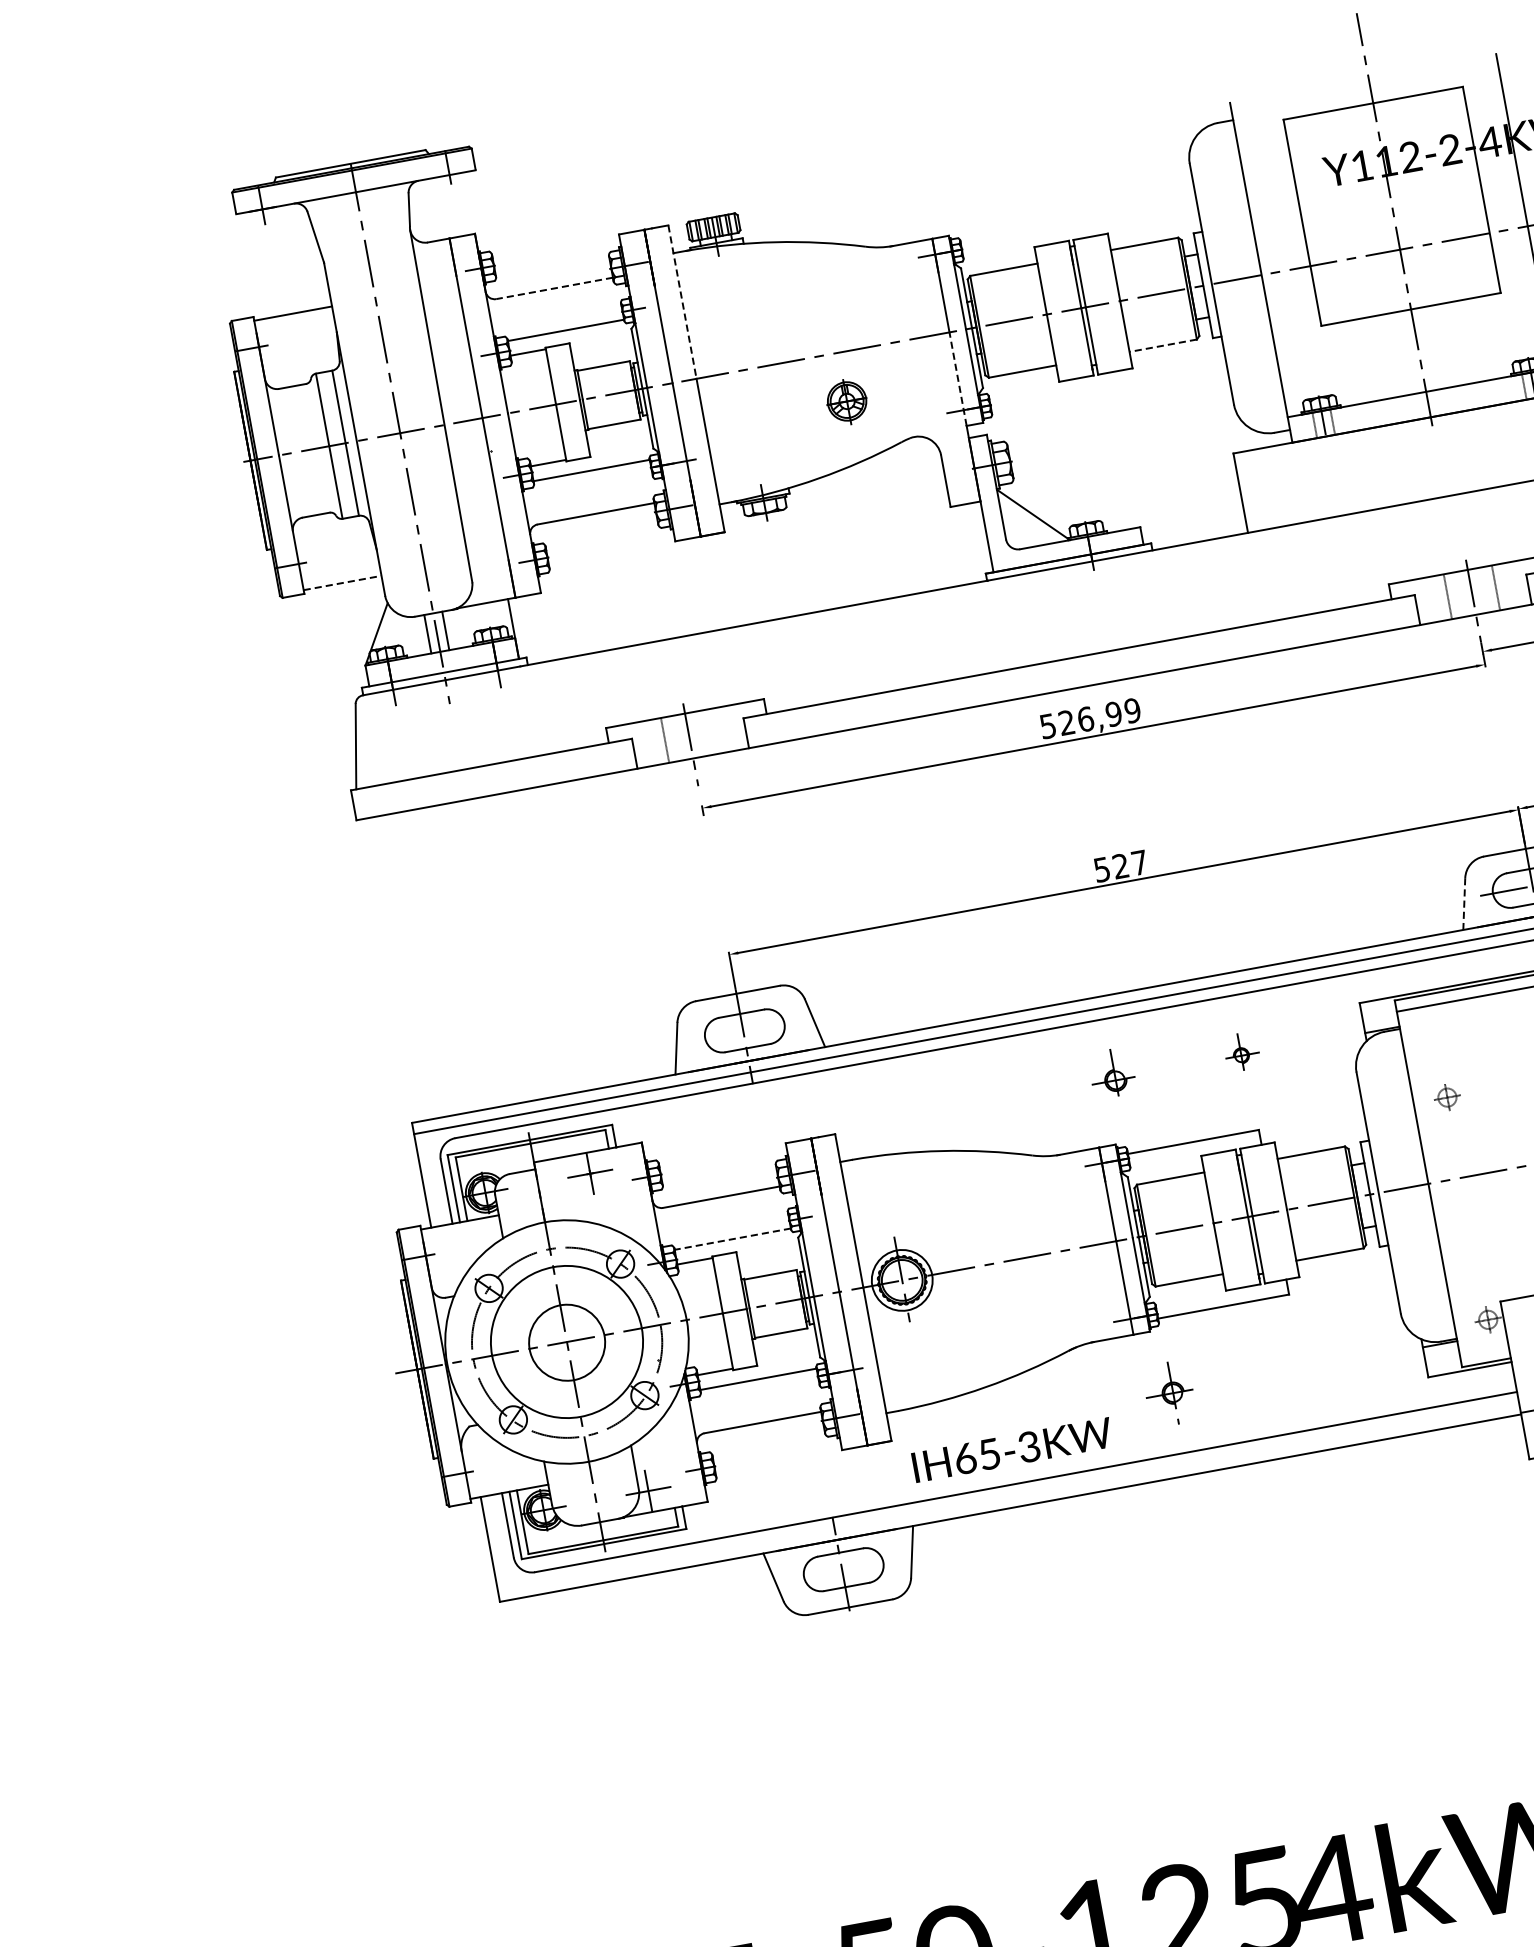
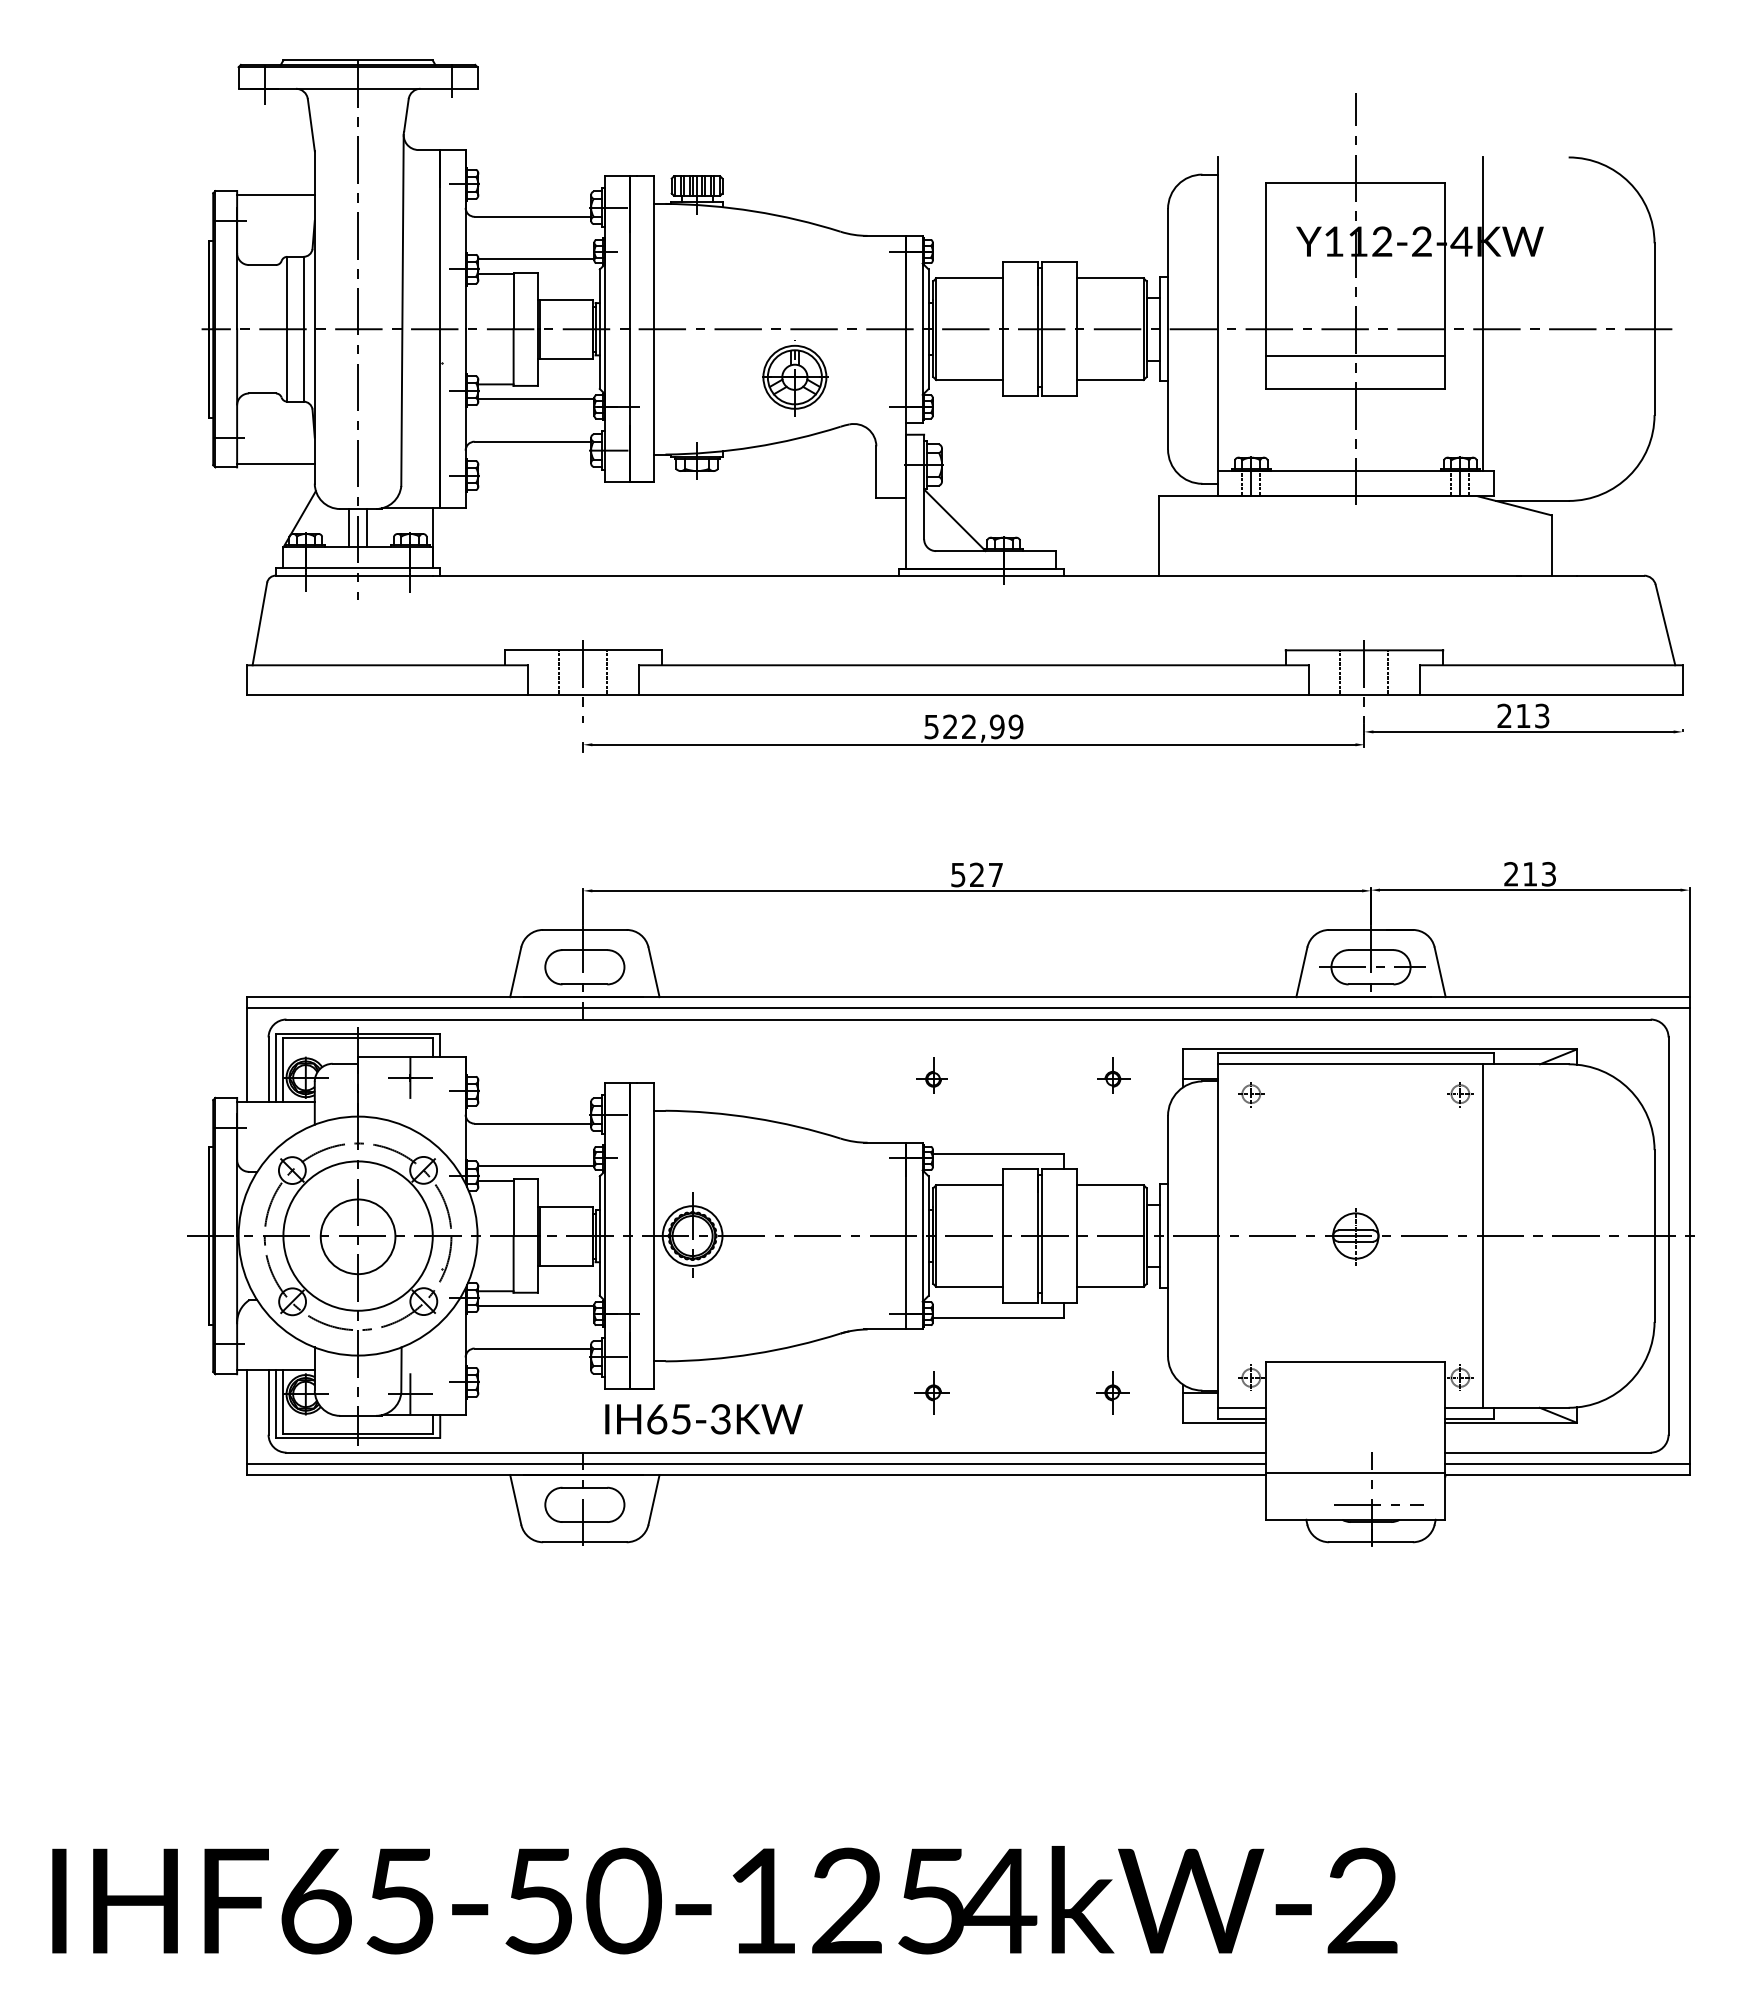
line: (1404, 277) -> (1355, 356), added
line: (554, 288) -> (532, 216), dashed -> solid
line: (682, 301) -> (653, 252), dashed -> solid
line: (1163, 345) -> (1110, 379), dashed -> solid
line: (958, 378) -> (906, 375), dashed -> solid
part: (847, 402) -> (795, 378), size x1.67
line: (342, 582) -> (275, 463), dashed -> solid
text: (1085, 718) -> (969, 726), 526,99 -> 522,99
line: (713, 731) -> (607, 672), added
line: (1463, 904) -> (1301, 972), dashed -> solid
part: (1241, 1051) -> (1113, 1075), moved
part: (1112, 1075) -> (931, 1075), size x0.71
part: (1447, 1097) -> (1251, 1094), moved
line: (731, 1239) -> (535, 1166), dashed -> solid
line: (1483, 1351) -> (1241, 1407), added
part: (1351, 1360) -> (1112, 1392), added
part: (1170, 1393) -> (931, 1392), size x0.71
text: (1012, 1450) -> (703, 1419), moved
line: (1008, 1496) -> (756, 1463), added

